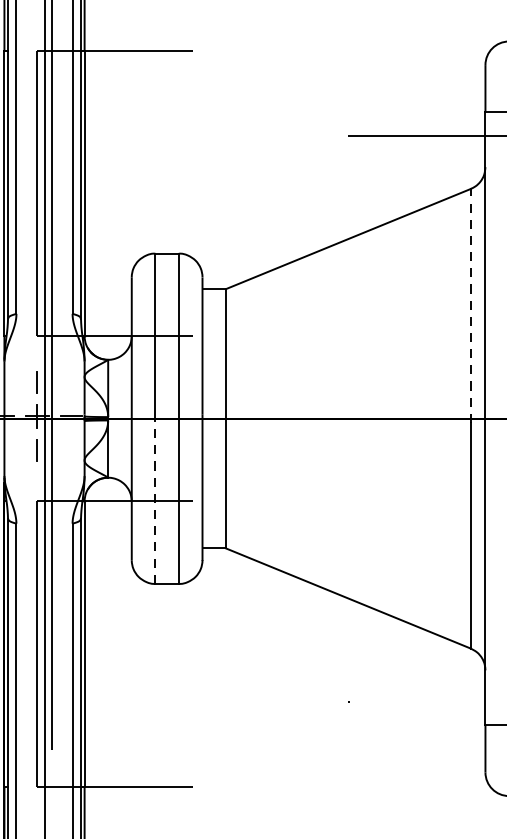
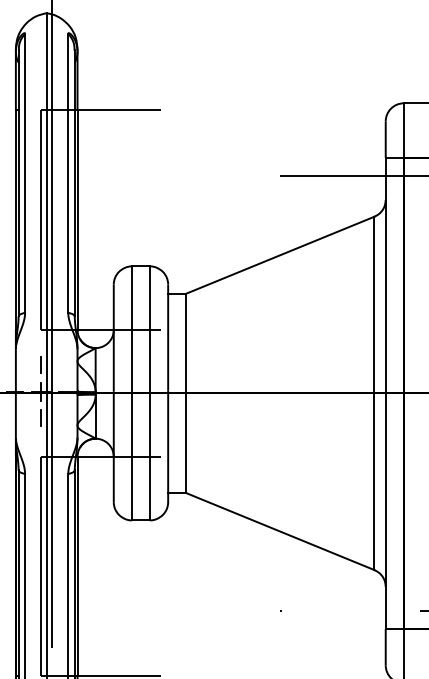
line: (470, 305) -> (374, 306), dashed -> solid
line: (154, 500) -> (131, 456), dashed -> solid

